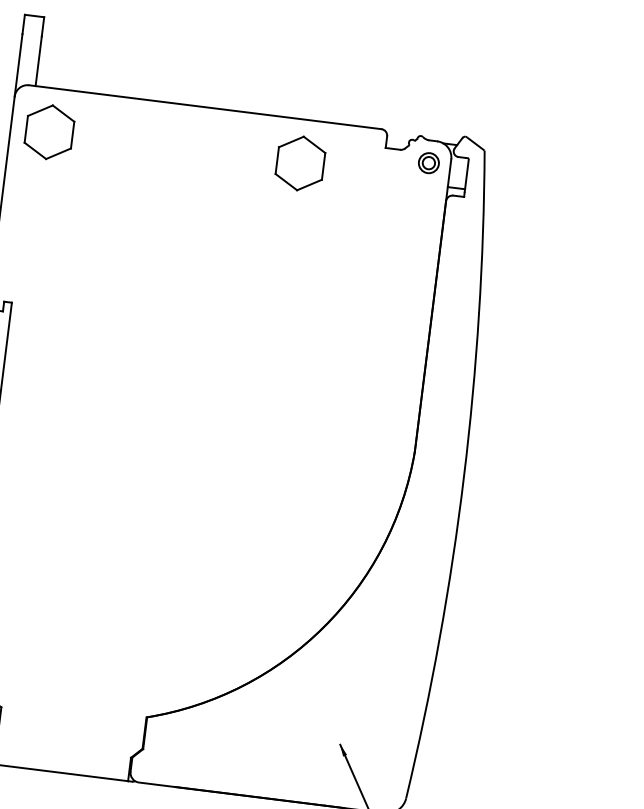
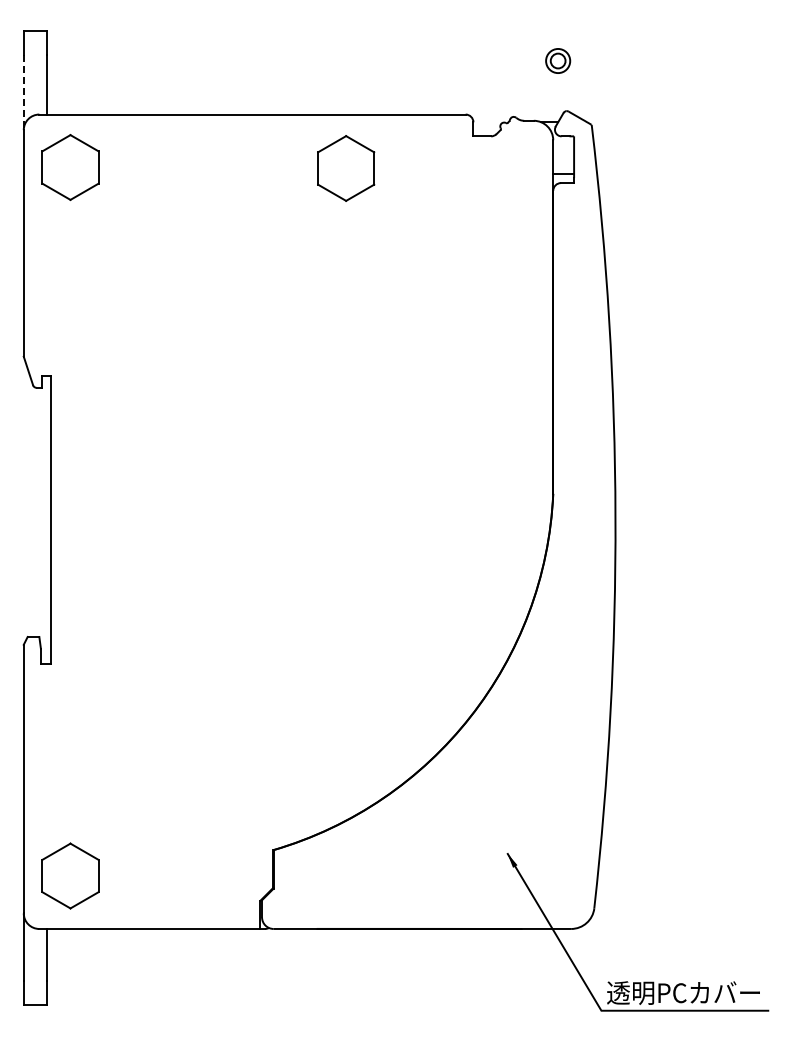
line: (18, 65) -> (23, 92), solid -> dashed
part: (429, 162) -> (558, 60), moved
part: (300, 163) -> (346, 168), moved

